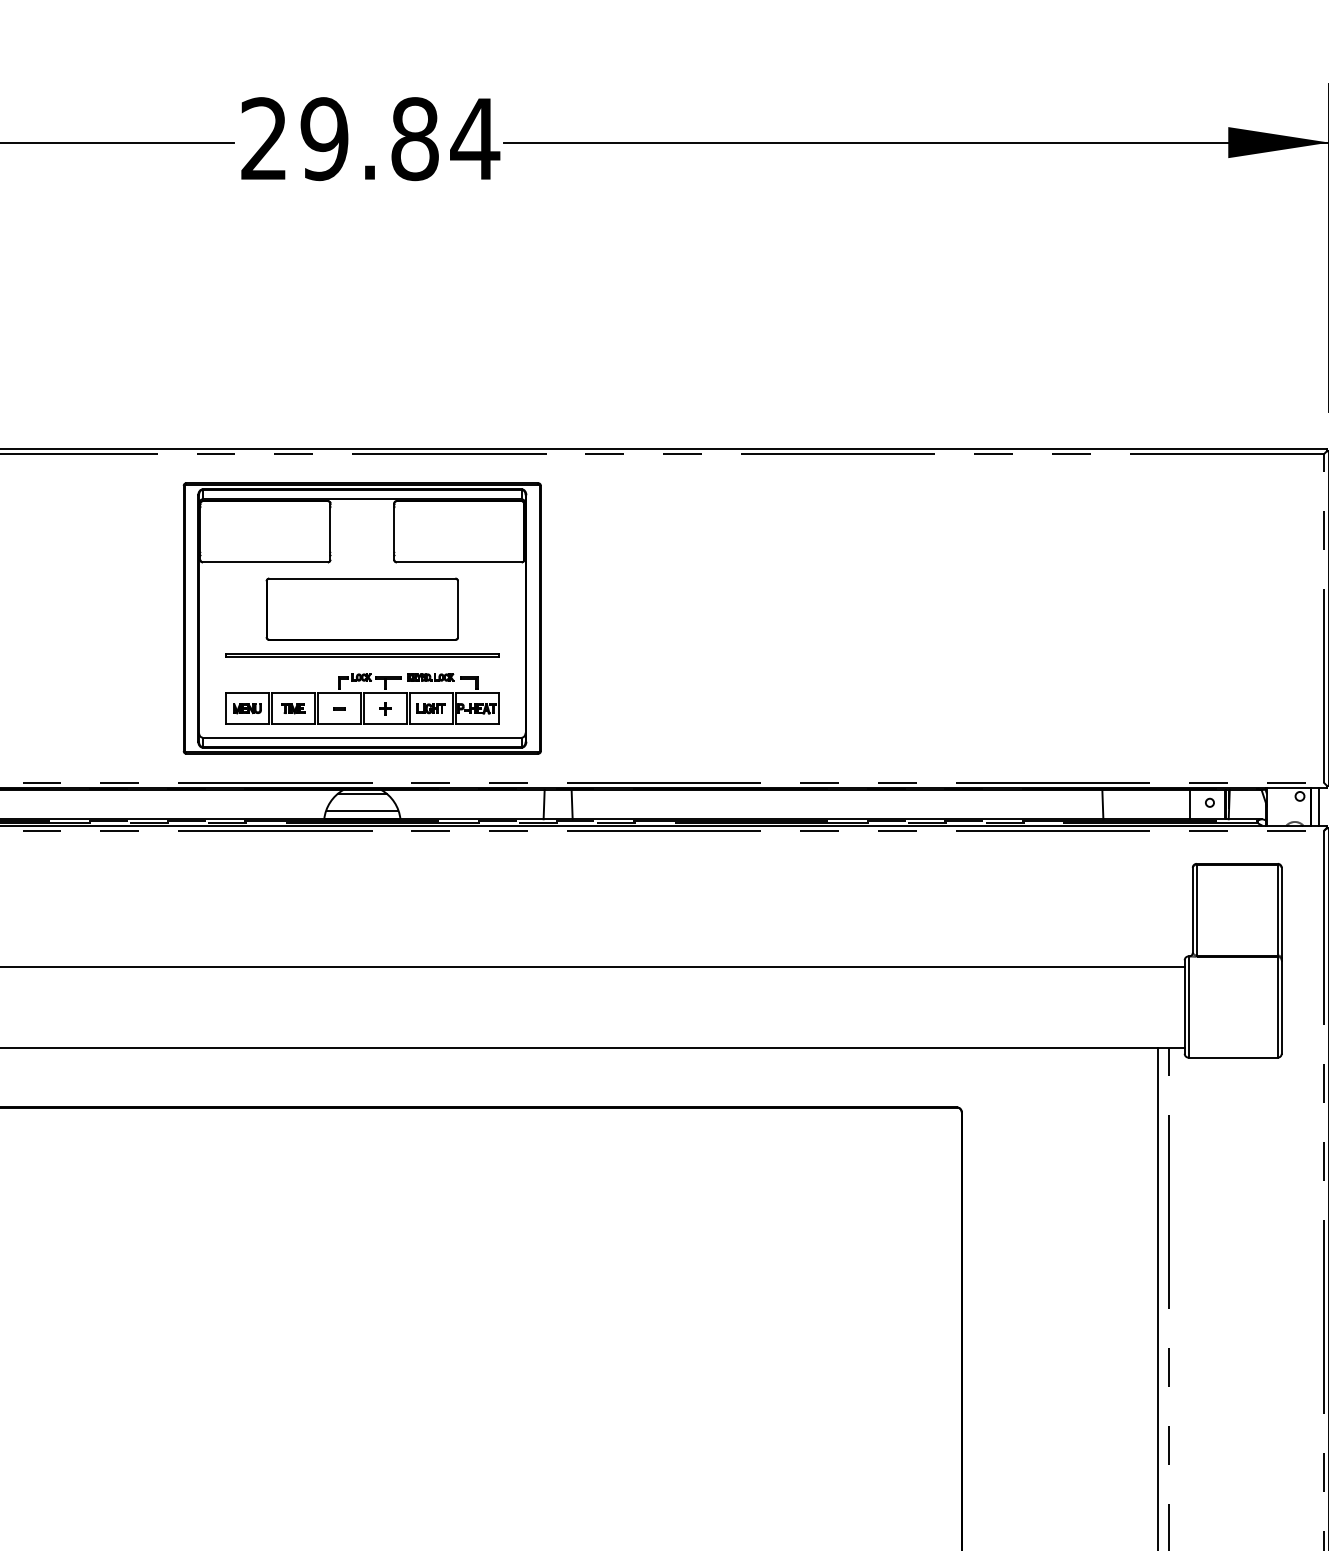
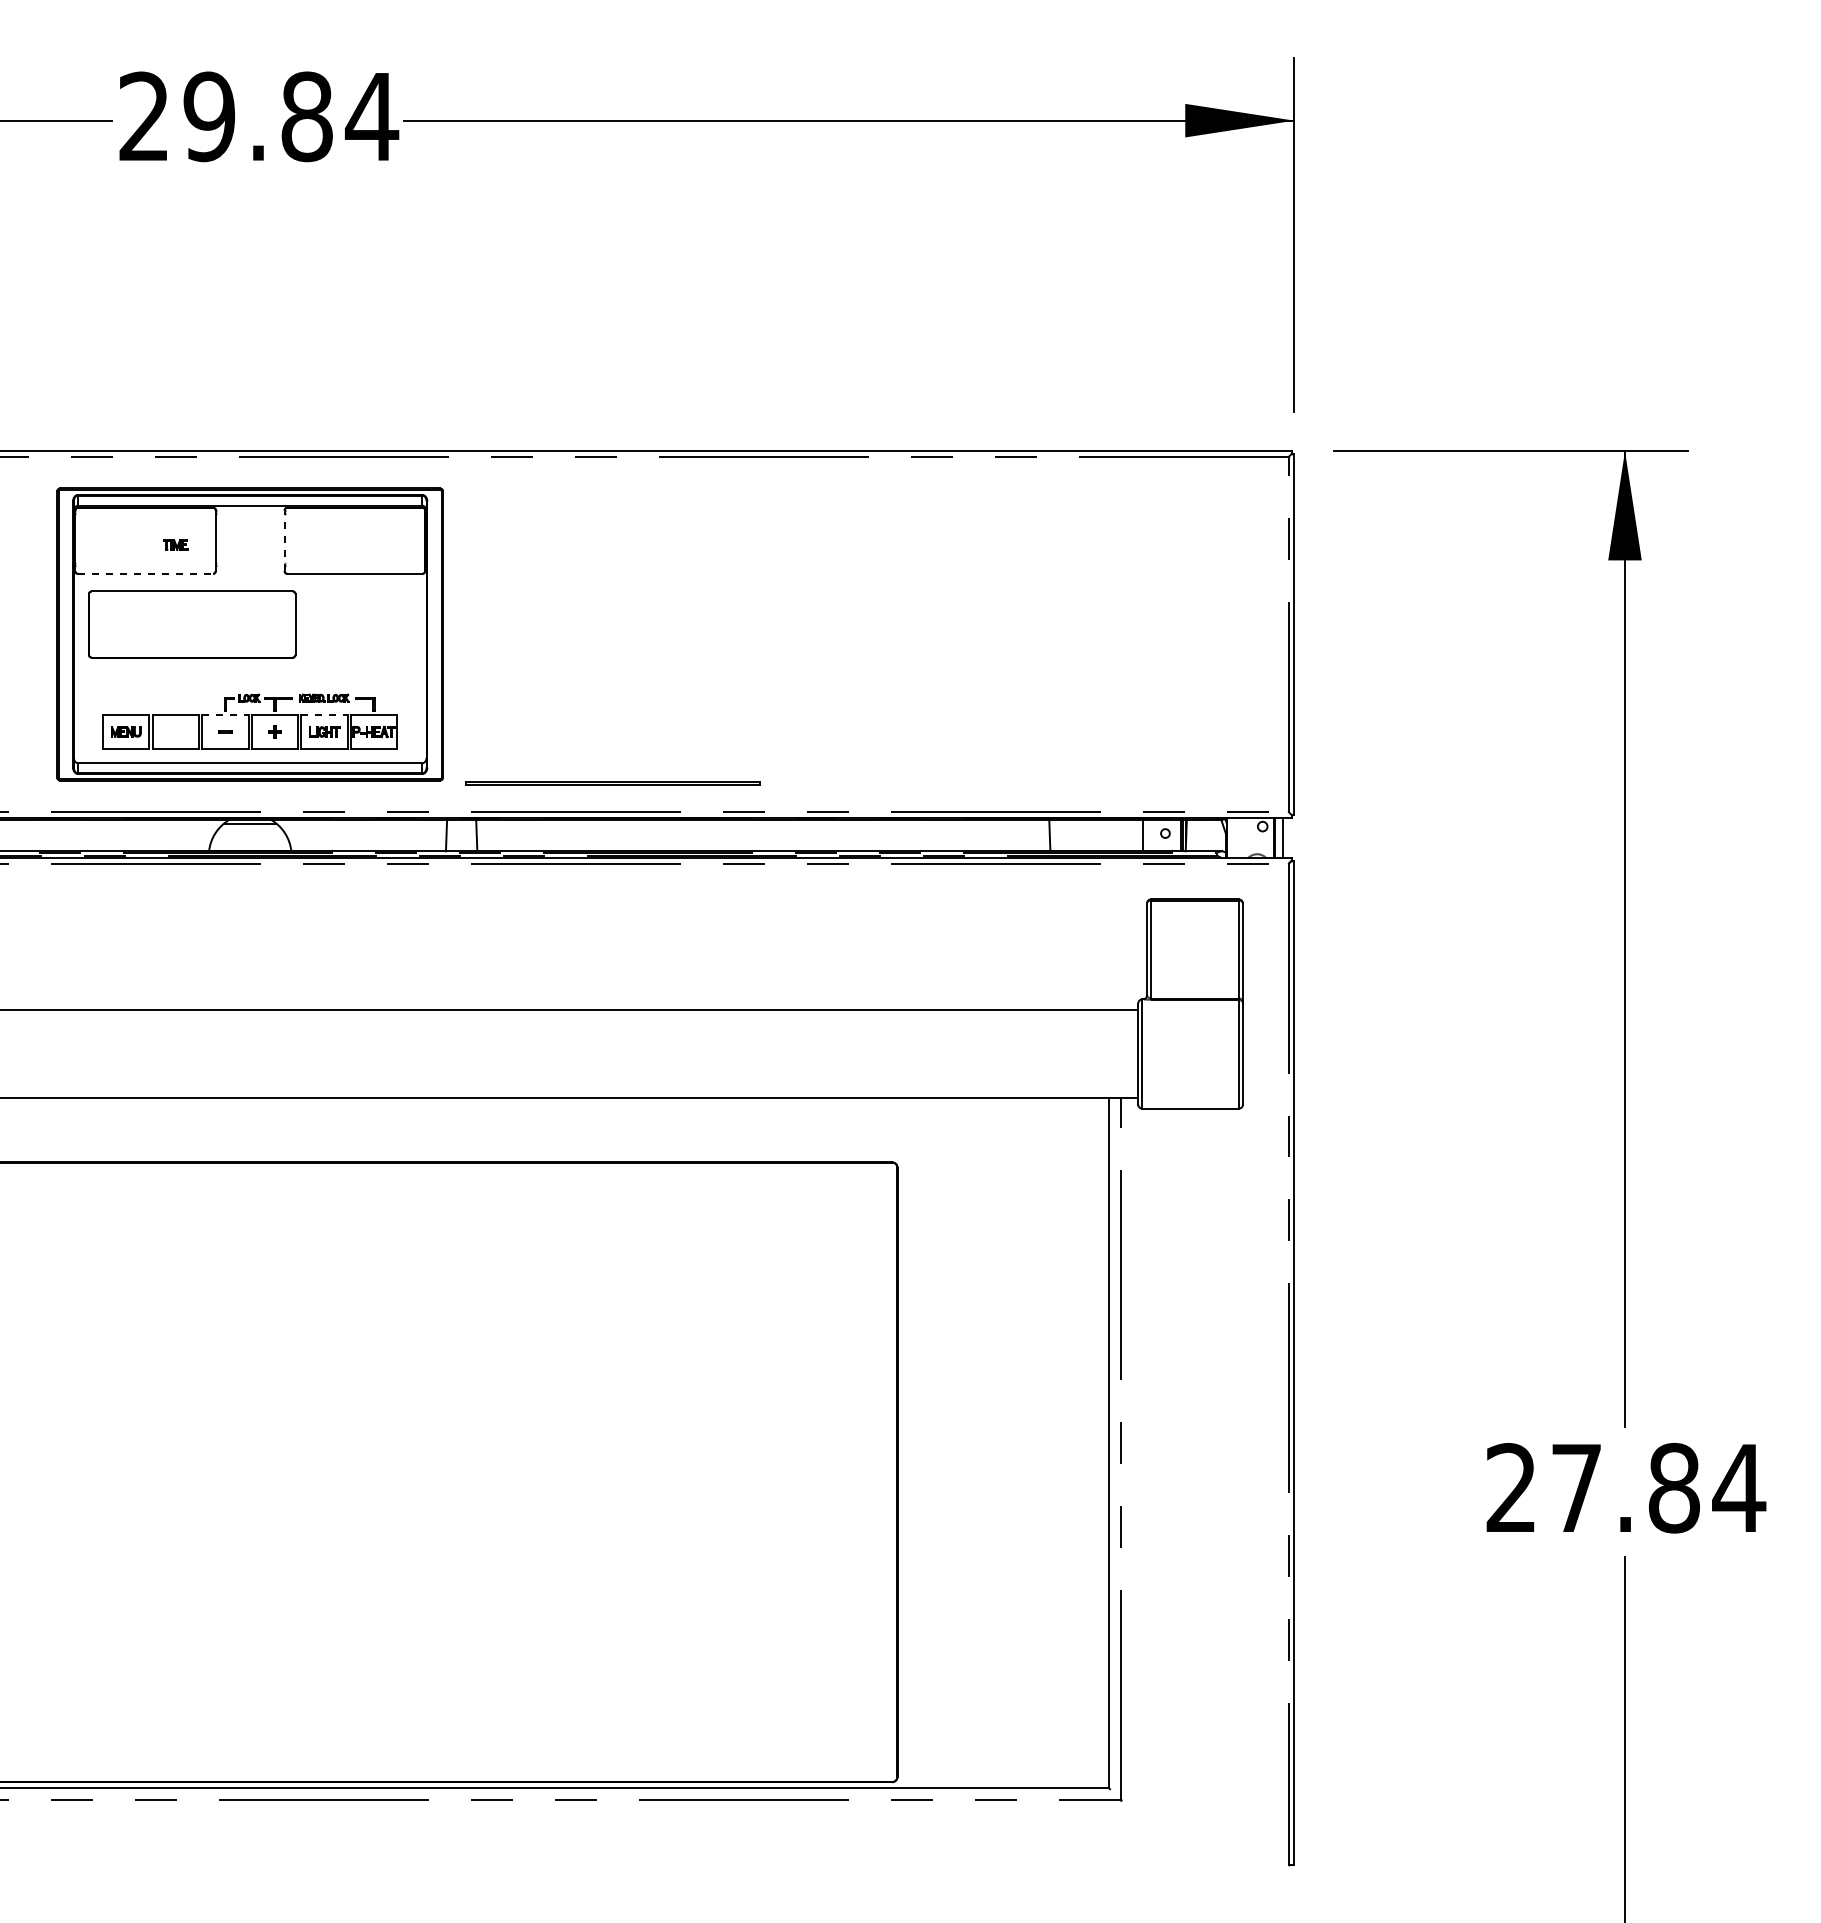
line: (394, 531) -> (284, 540), solid -> dashed
line: (266, 562) -> (146, 573), solid -> dashed
part: (362, 609) -> (192, 624), moved
line: (361, 654) -> (612, 782), moved
line: (339, 693) -> (225, 715), solid -> dashed
line: (432, 693) -> (325, 715), solid -> dashed
part: (293, 708) -> (175, 544), moved
line: (361, 811) -> (249, 842), removed

